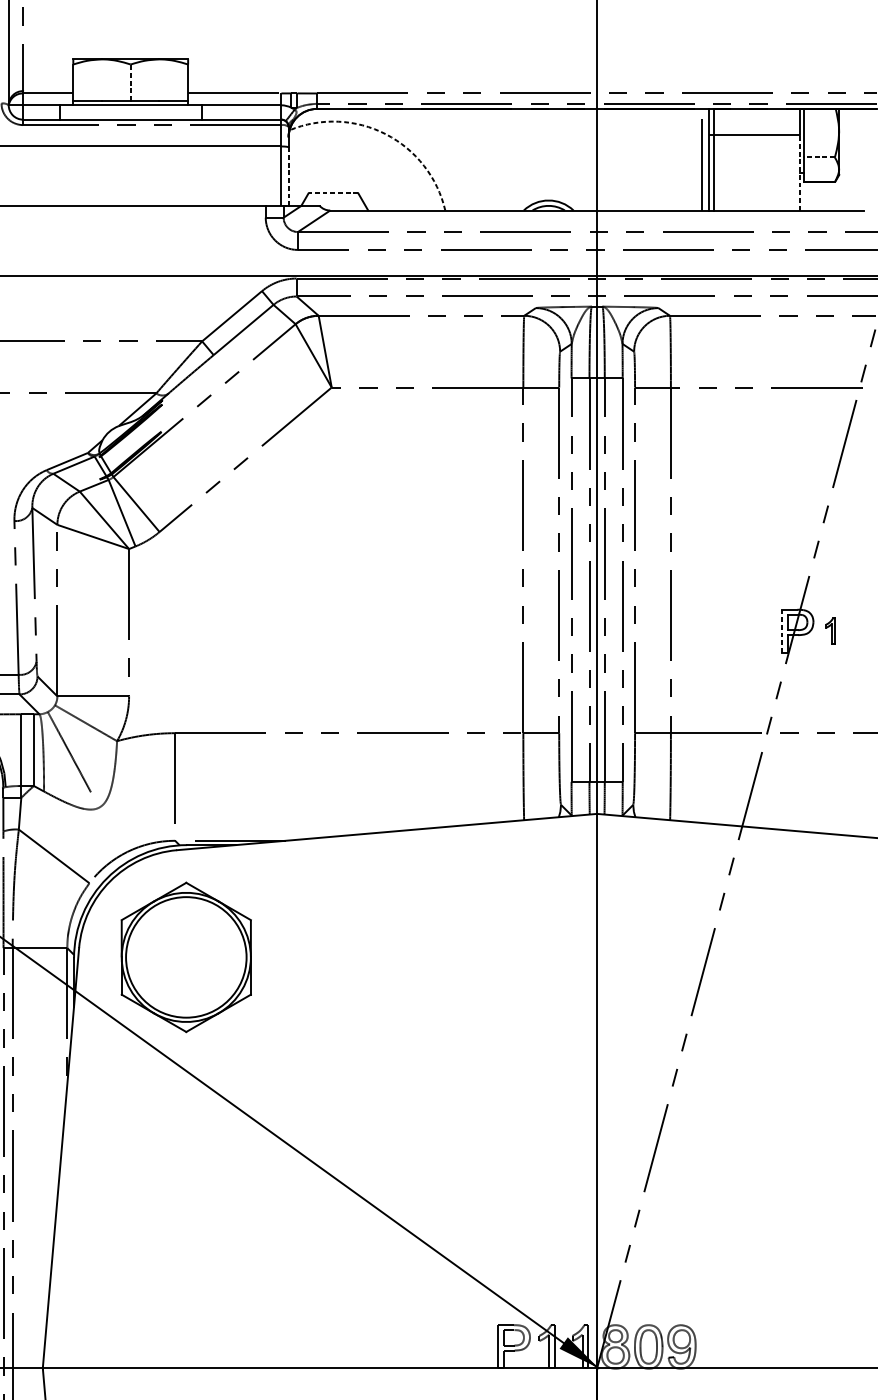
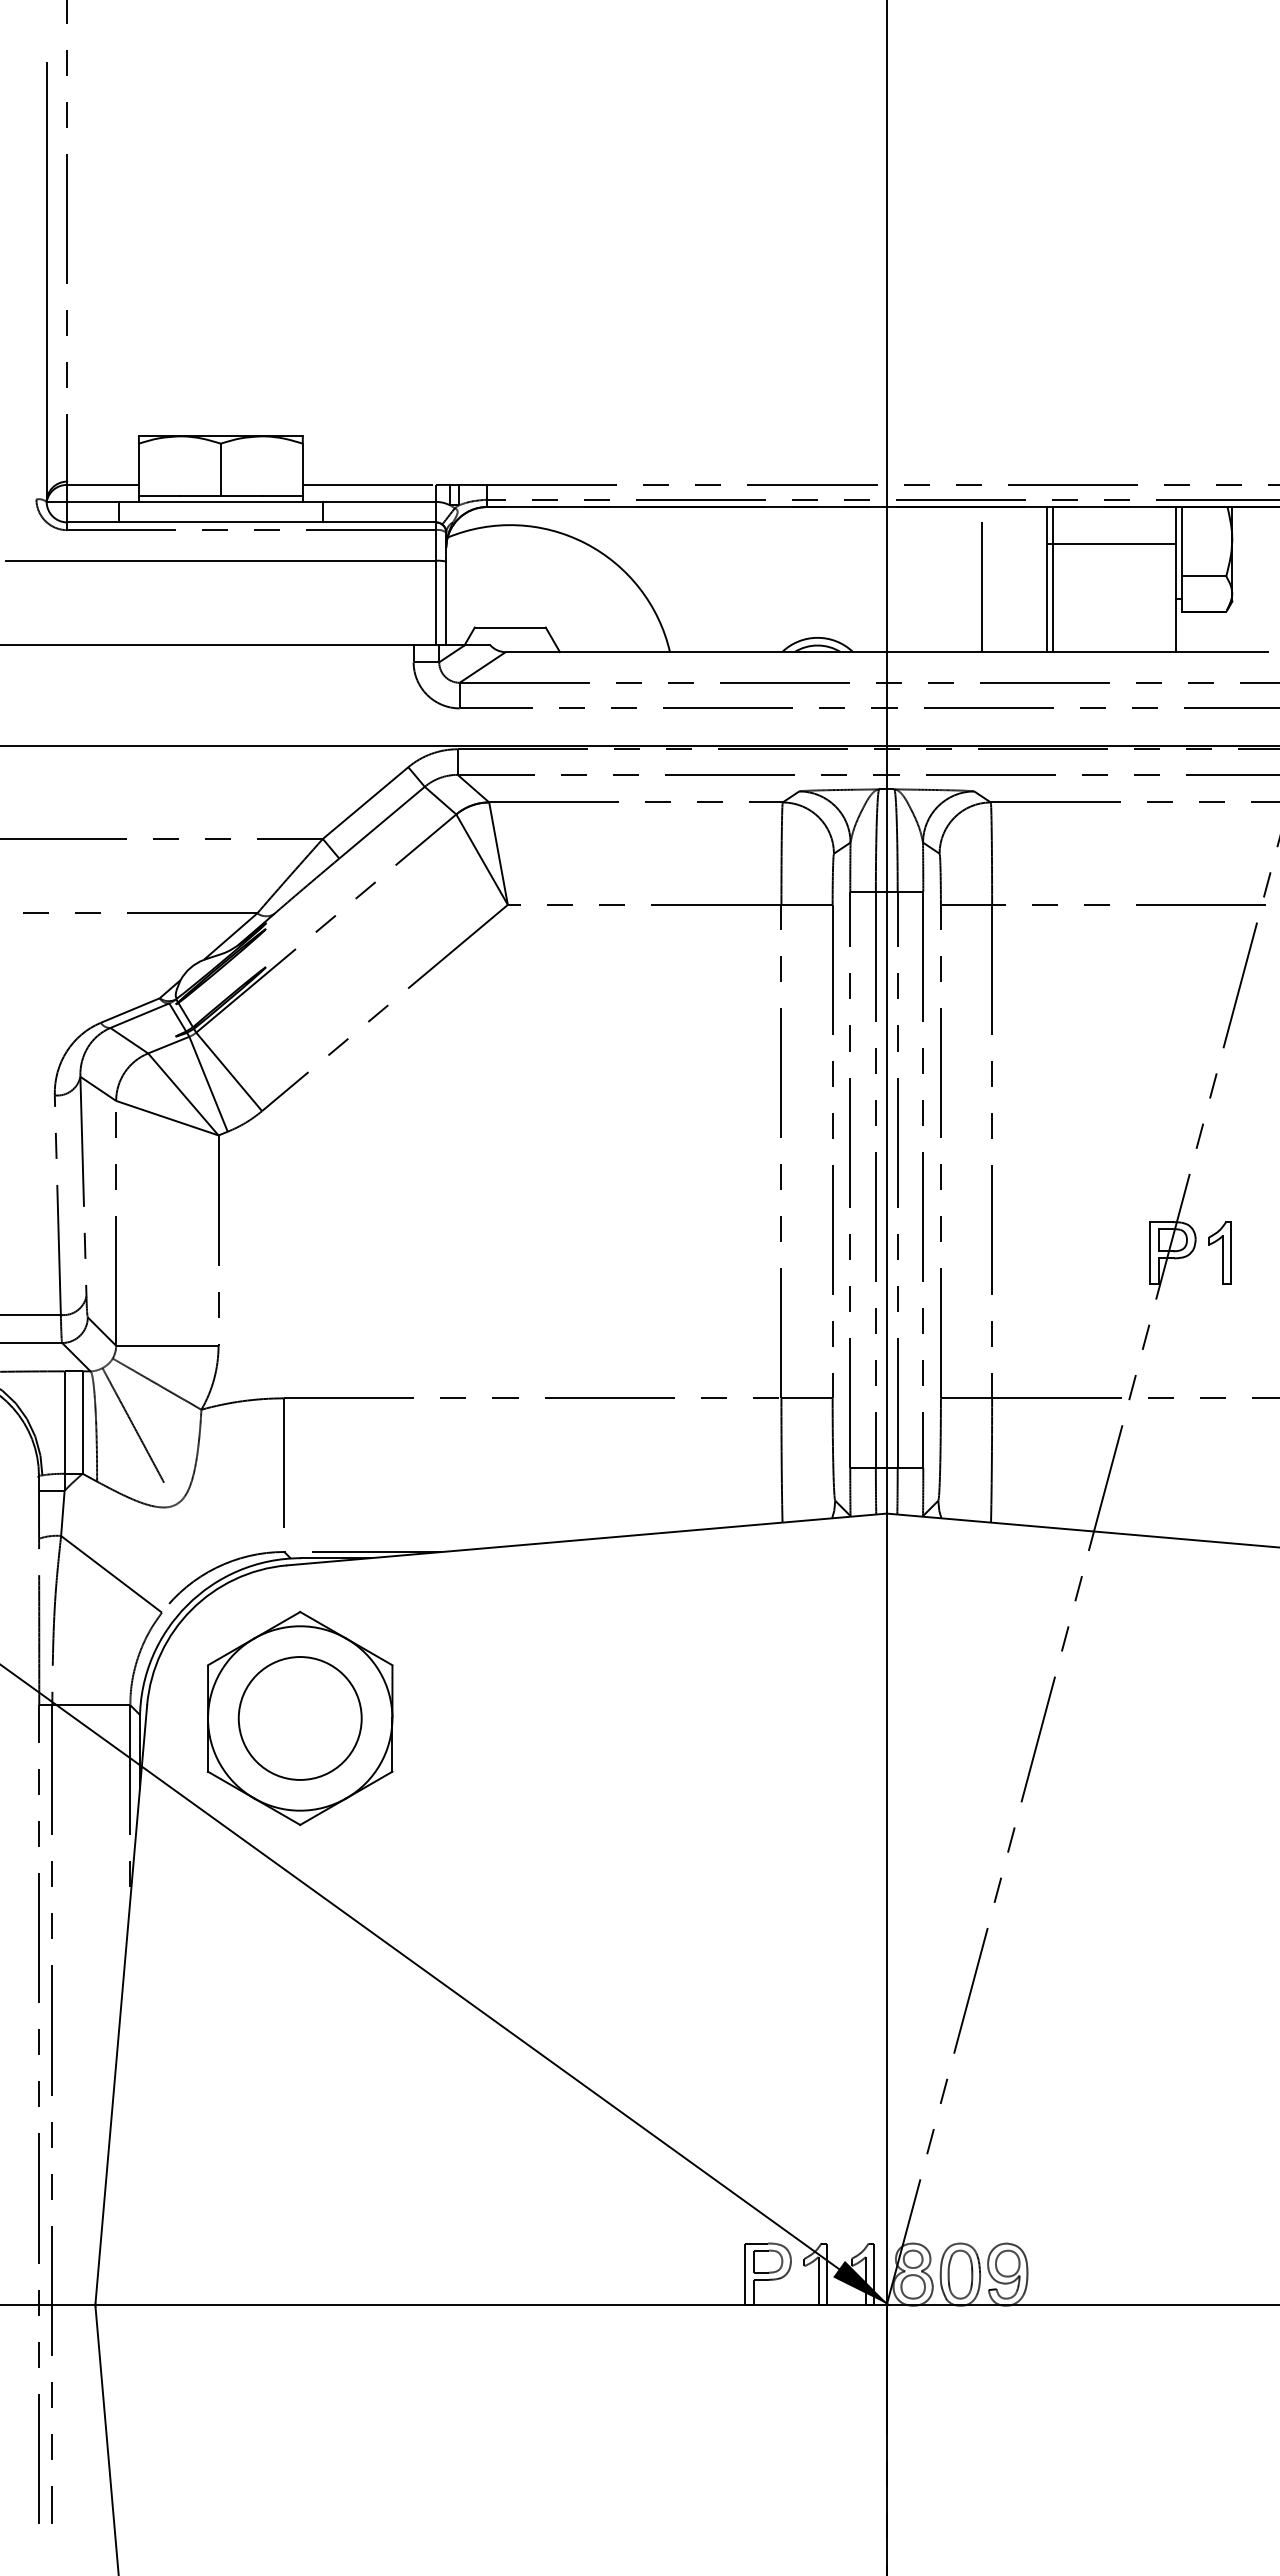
line: (130, 82) -> (220, 469), dashed -> solid
arc: (386, 134) -> (585, 543), dashed -> solid
line: (818, 157) -> (1203, 576), dashed -> solid
line: (702, 159) -> (981, 579), moved
line: (800, 172) -> (1176, 598), dashed -> solid
line: (288, 176) -> (446, 603), dashed -> solid
line: (332, 193) -> (509, 627), dashed -> solid
line: (781, 631) -> (1150, 1252), dashed -> solid
part: (830, 631) -> (1219, 1252), size x1.67
circle: (185, 957) -> (299, 1718), size x0.71

